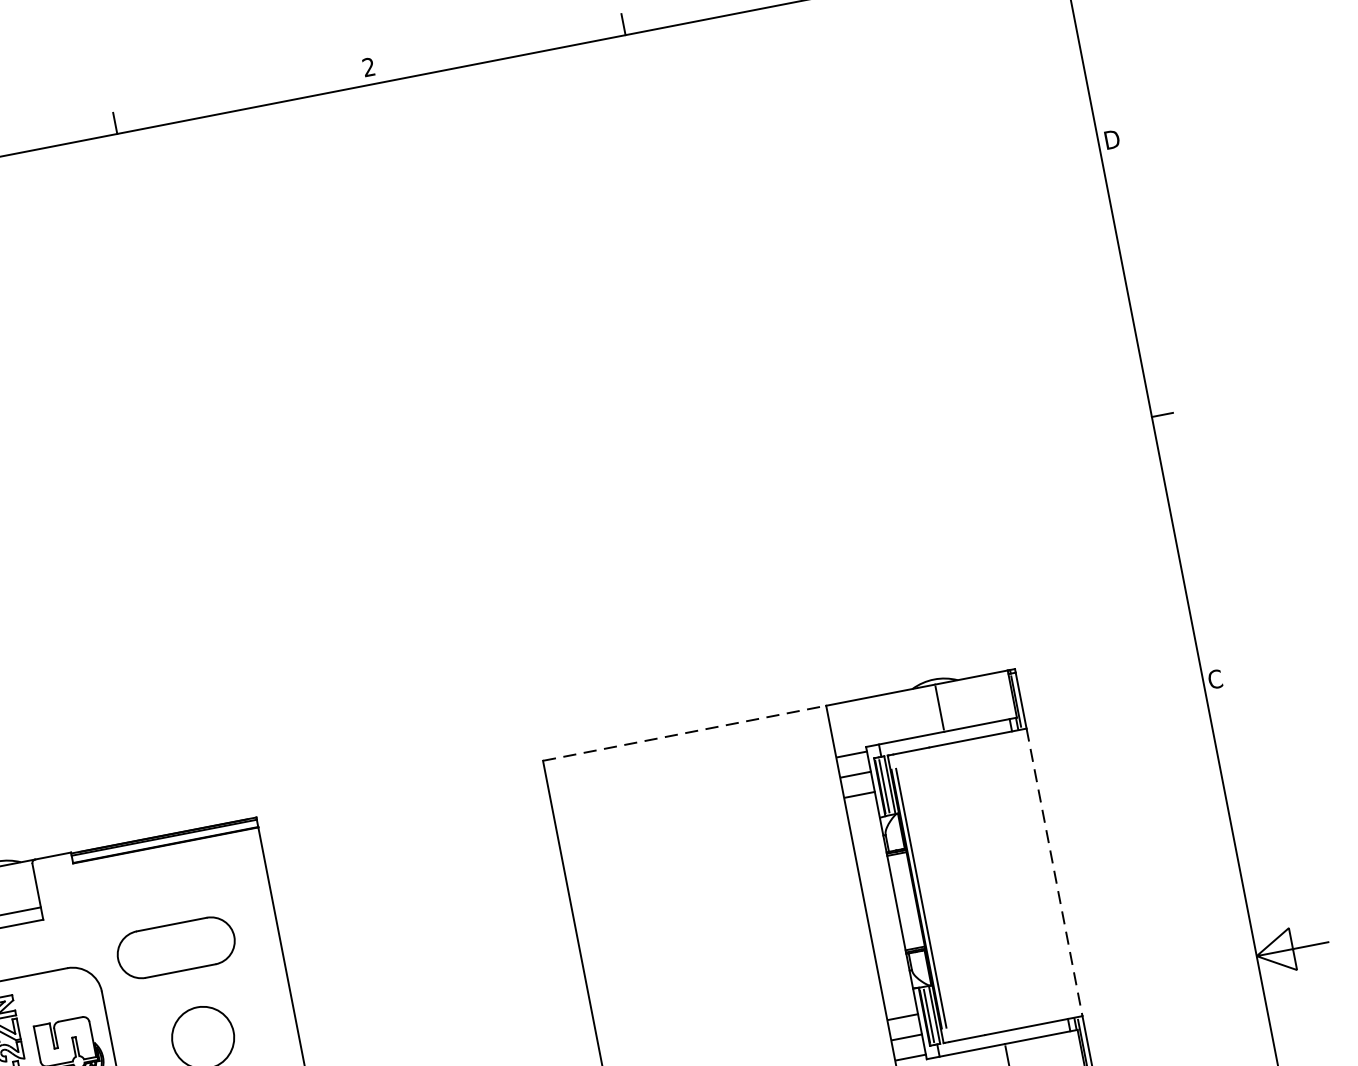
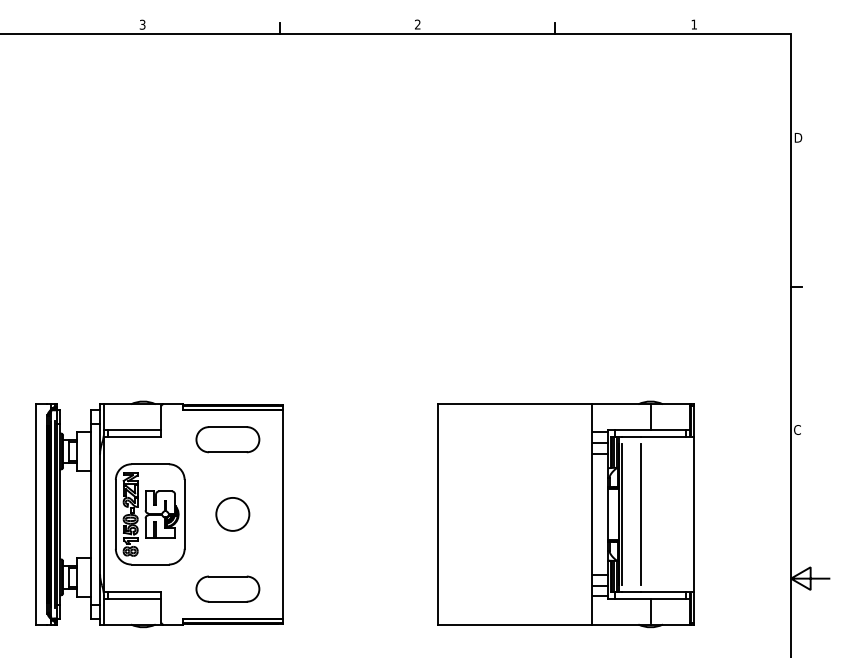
line: (685, 733) -> (515, 404), dashed -> solid
line: (1053, 872) -> (693, 514), dashed -> solid
line: (957, 891) -> (641, 514), added
part: (175, 947) -> (227, 439), moved

